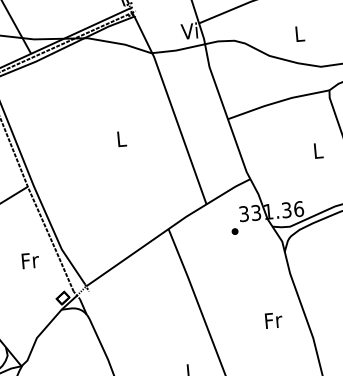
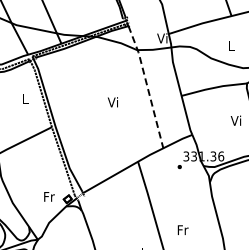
line: (172, 109) -> (147, 86), solid -> dashed
text: (119, 139) -> (112, 102), L -> Vi
text: (316, 150) -> (235, 120), L -> Vi
text: (30, 260) -> (49, 196), moved
text: (272, 319) -> (182, 229), moved

